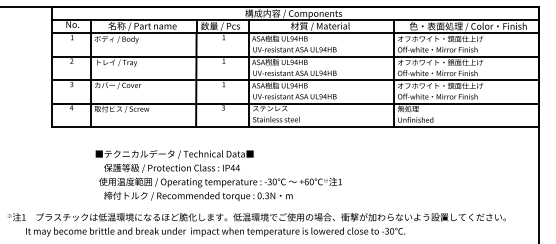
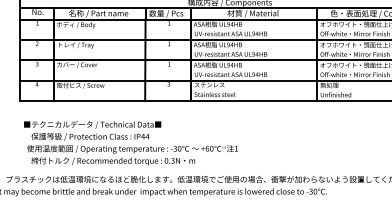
text: (218, 175) -> (130, 143), moved

